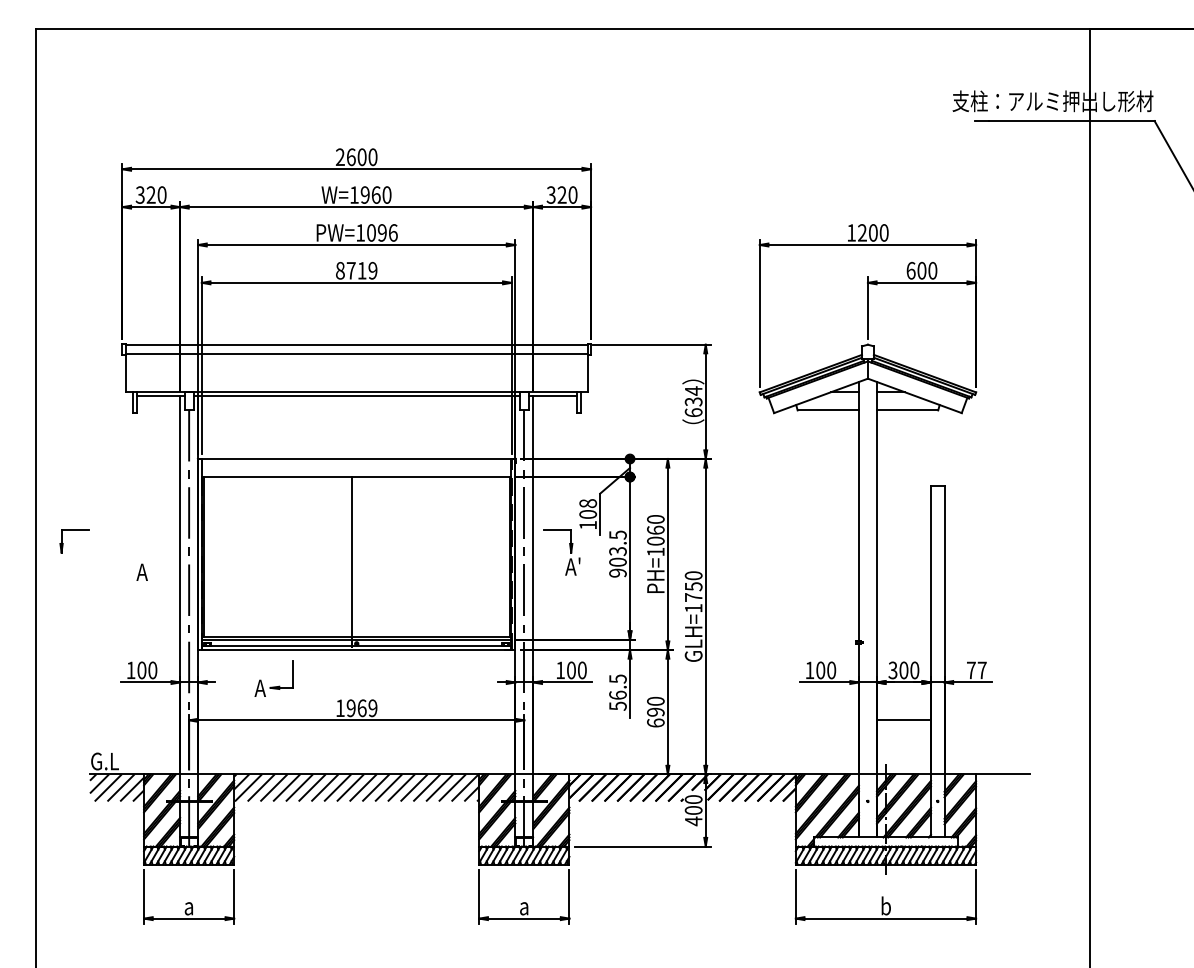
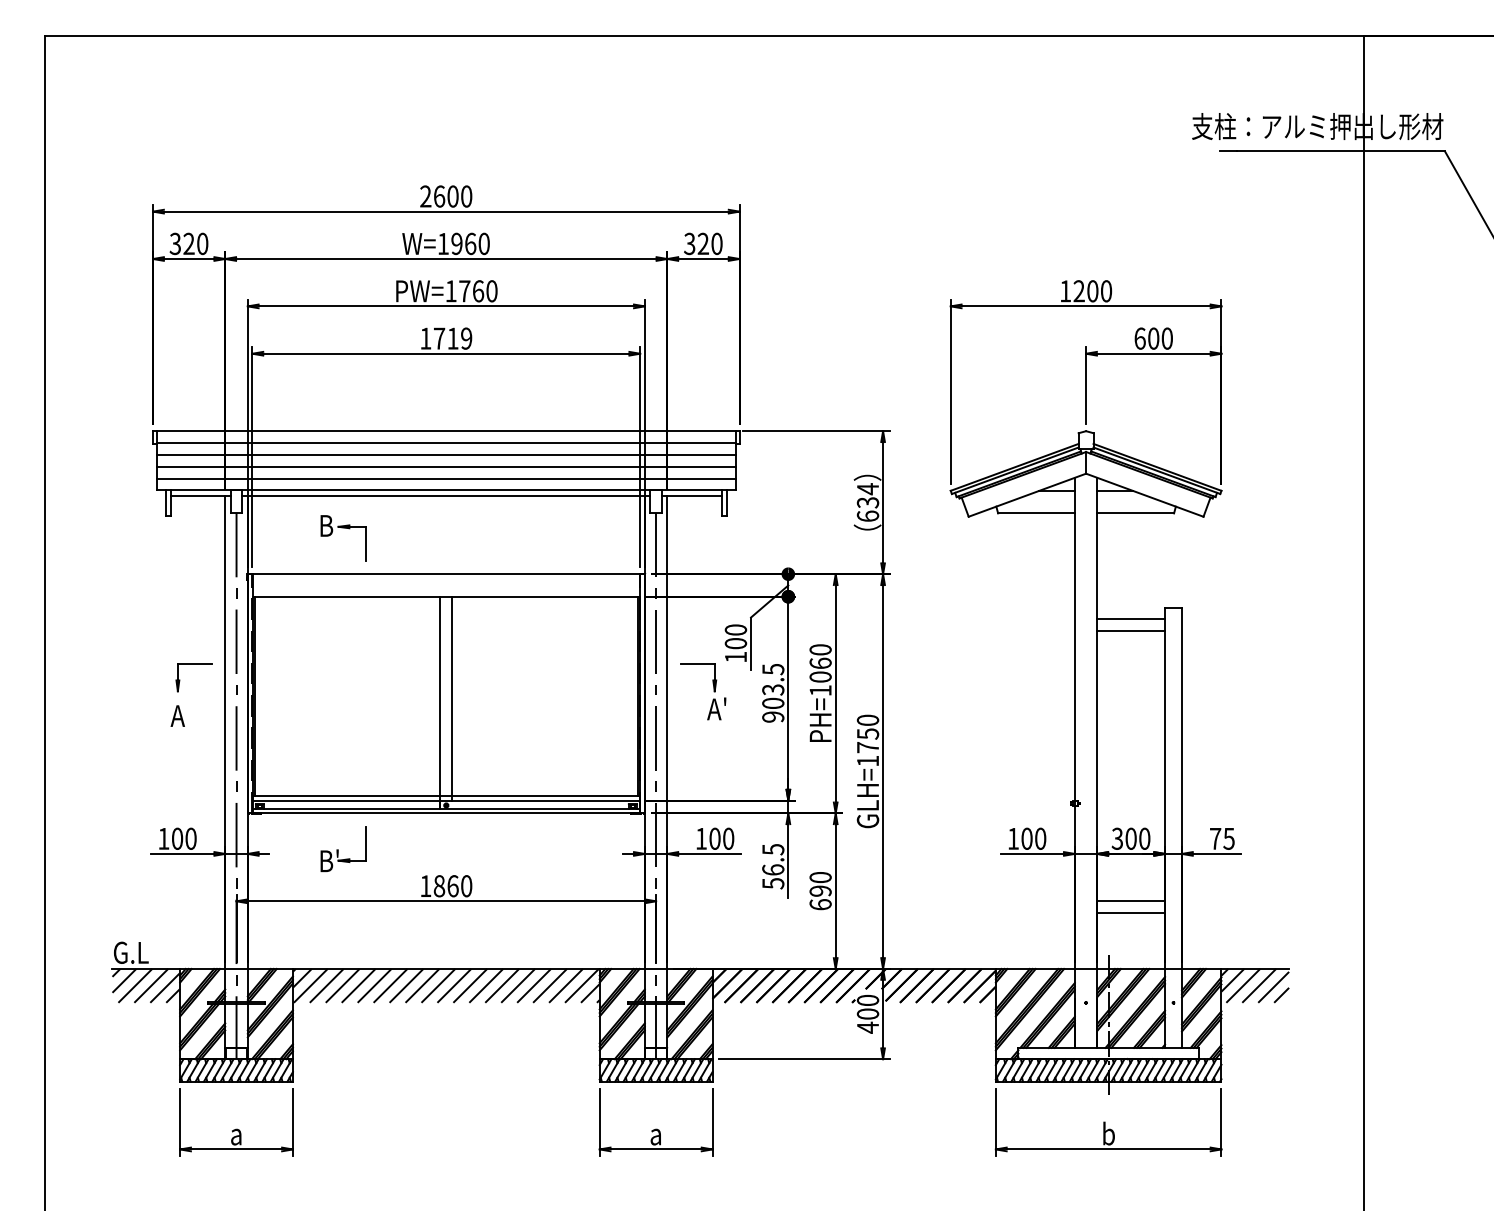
text: (382, 233) -> (478, 291), PW=1096 -> PW=1760
text: (340, 270) -> (425, 338), 8719 -> 1719
line: (356, 364) -> (445, 455), added
line: (356, 372) -> (445, 466), added
line: (356, 382) -> (445, 478), added
part: (274, 422) -> (343, 528), added
line: (904, 495) -> (1131, 619), added
text: (587, 503) -> (735, 629), 108 -> 100
line: (904, 503) -> (1131, 630), added
part: (74, 531) -> (193, 664), moved
line: (361, 558) -> (452, 698), added
text: (981, 670) -> (1228, 838), 77 -> 75
text: (262, 687) -> (328, 860), A -> B'
text: (361, 708) -> (452, 886), 1969 -> 1860
line: (904, 729) -> (1131, 912), added
hatch: (1003, 787) -> (1255, 985), added

